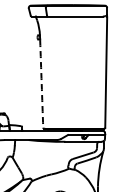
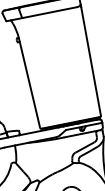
arc: (41, 83) -> (29, 84), dashed -> solid

